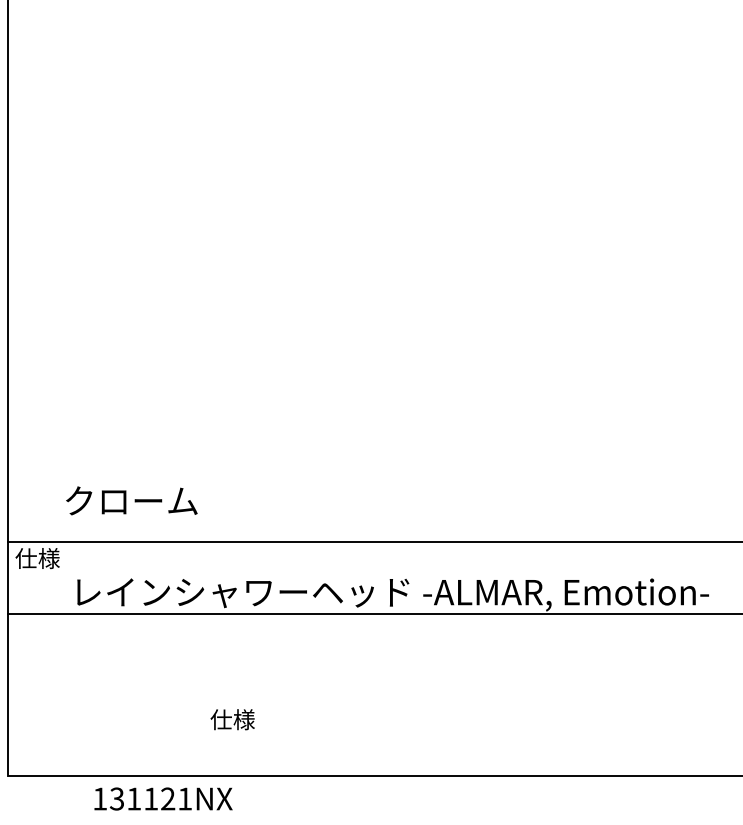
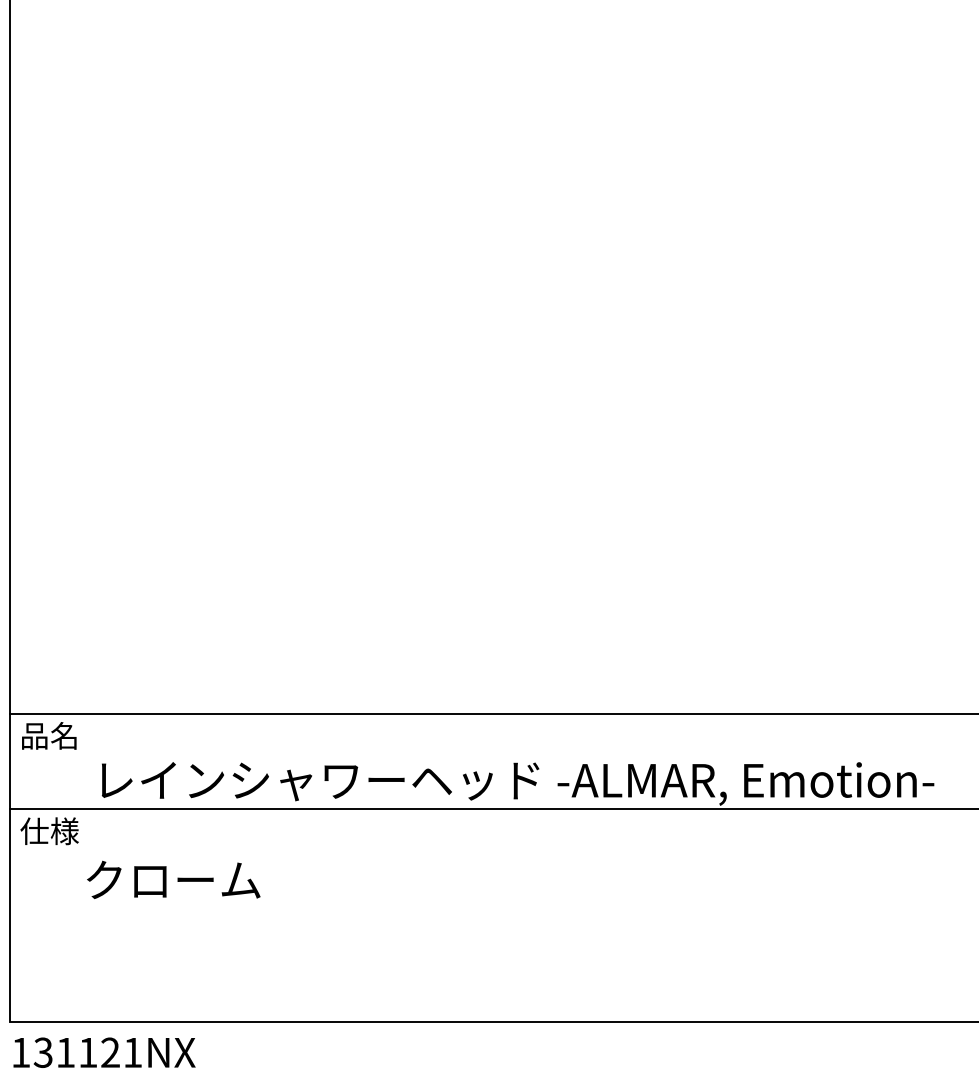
text: (131, 500) -> (173, 879), moved
text: (37, 558) -> (49, 735), 仕様 -> 品名
text: (232, 719) -> (49, 831), moved
text: (163, 798) -> (104, 1052), moved

